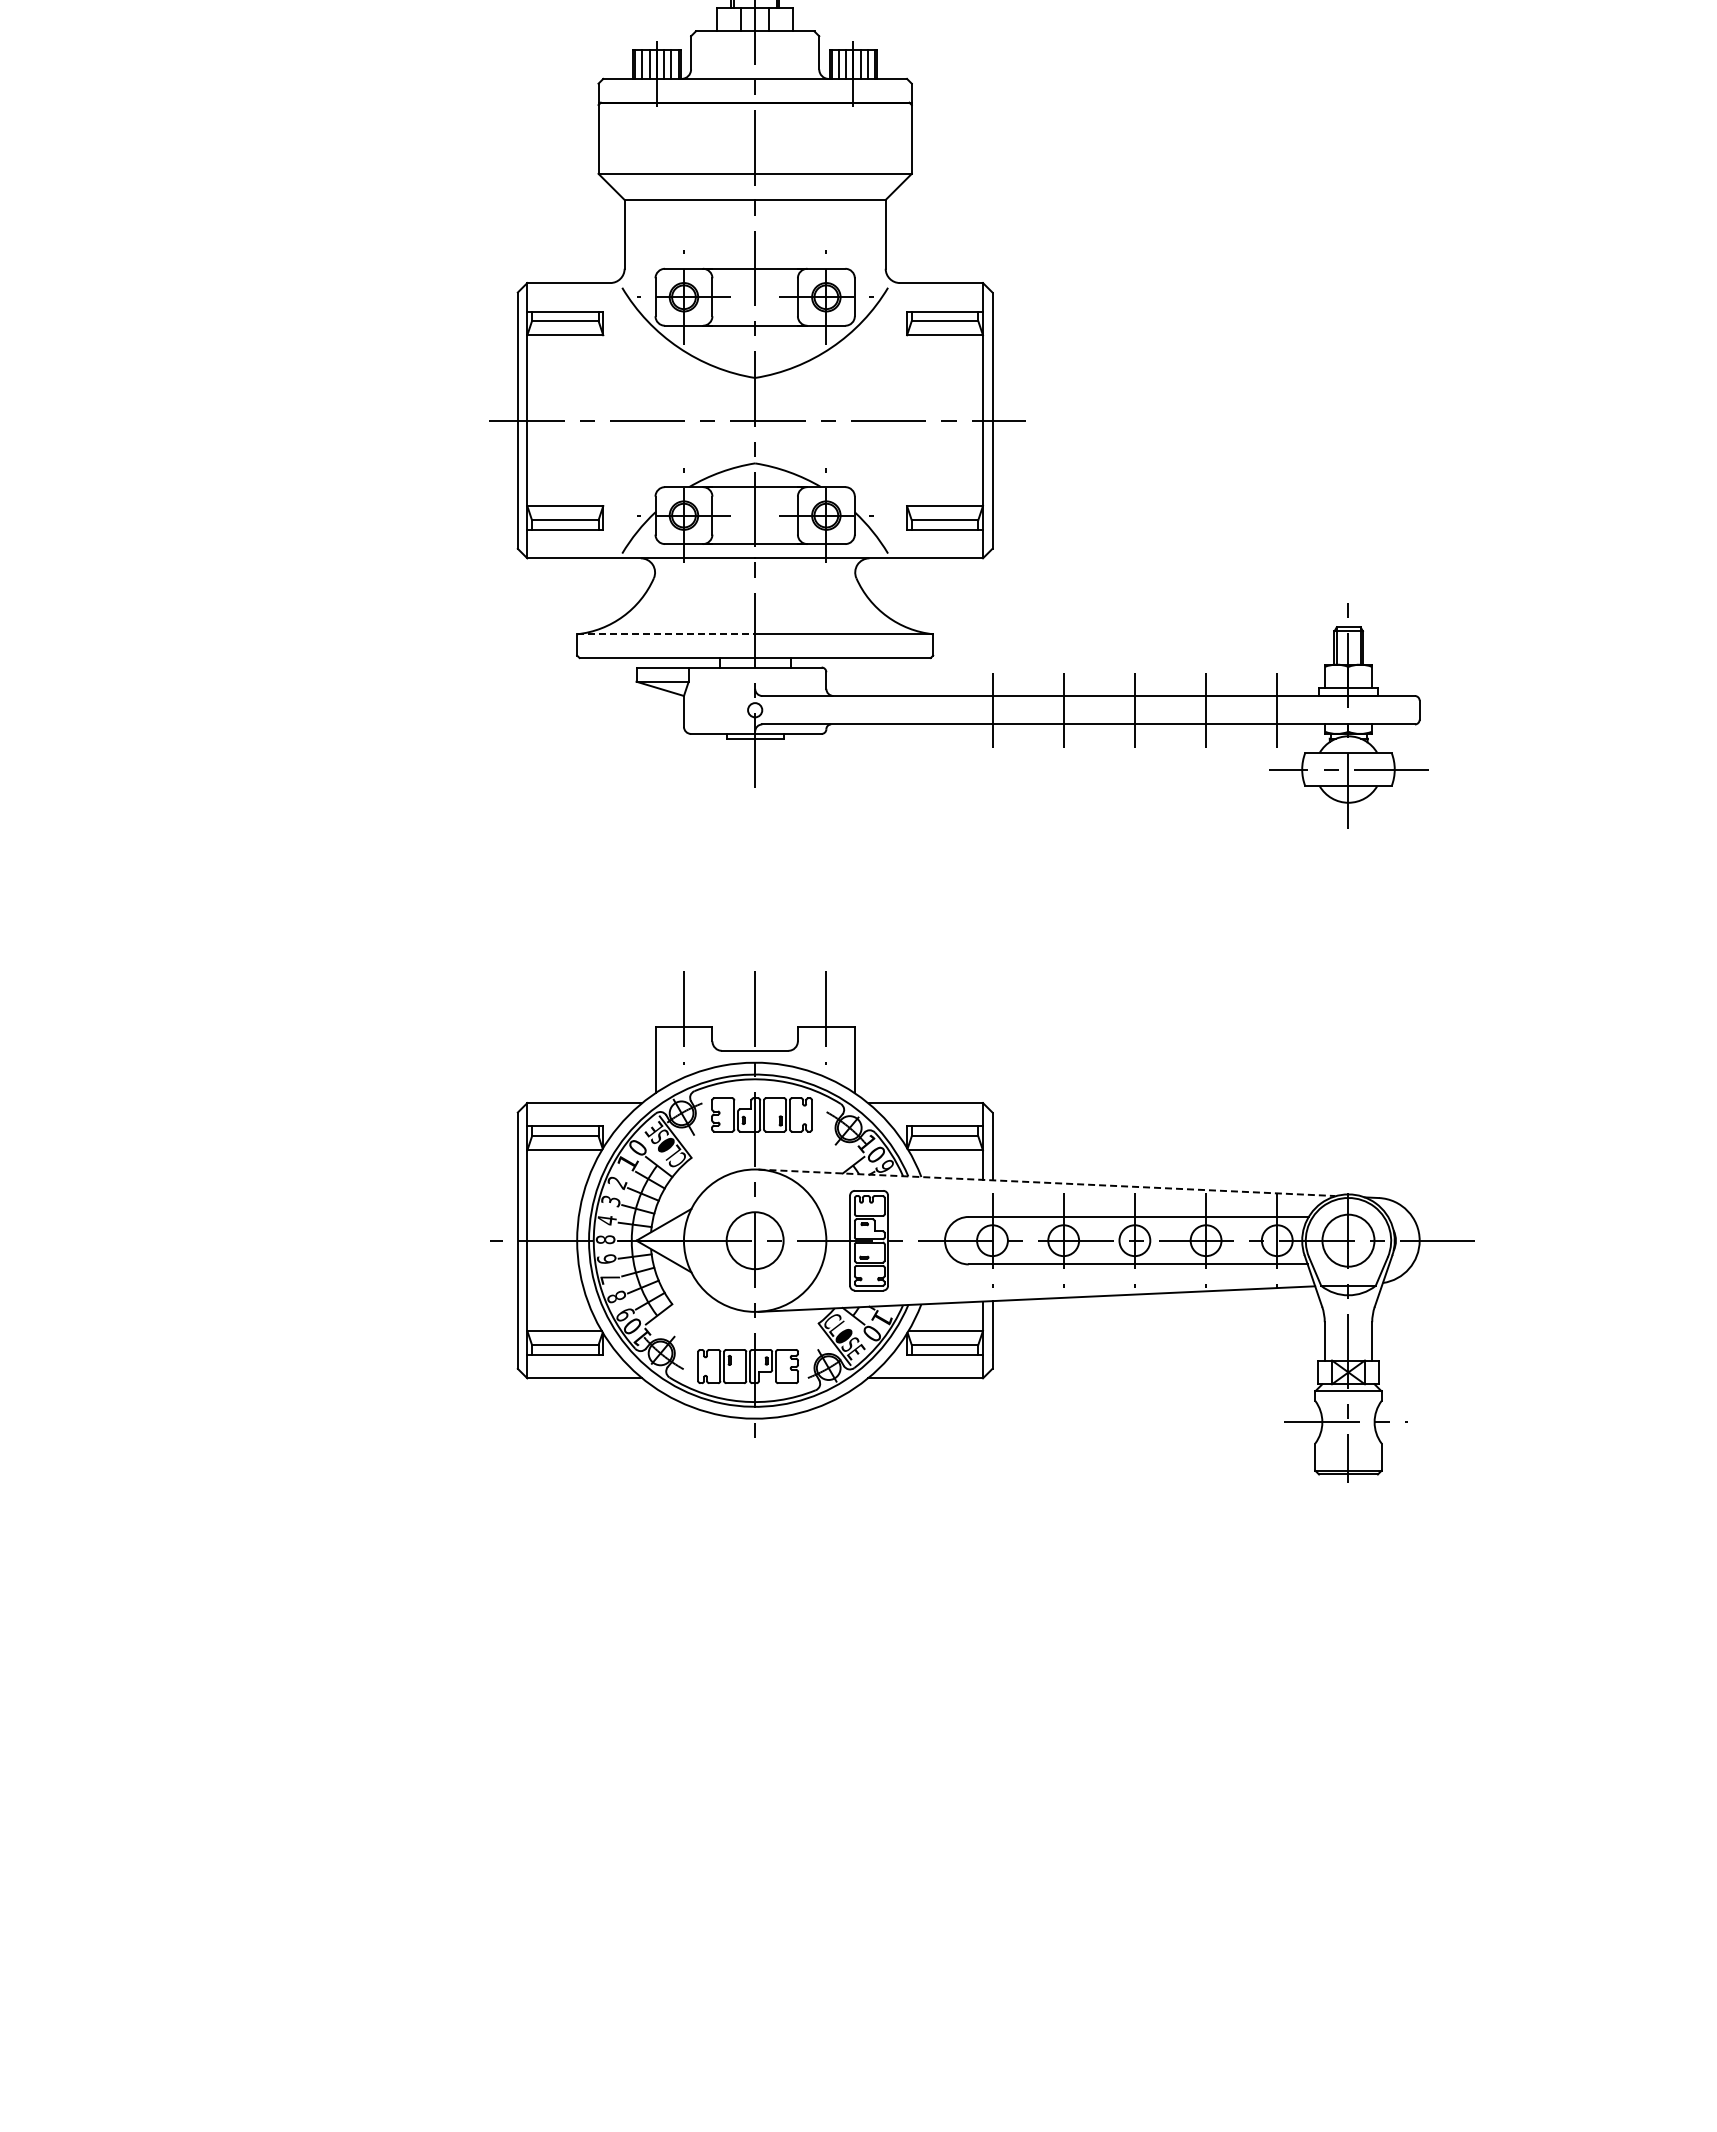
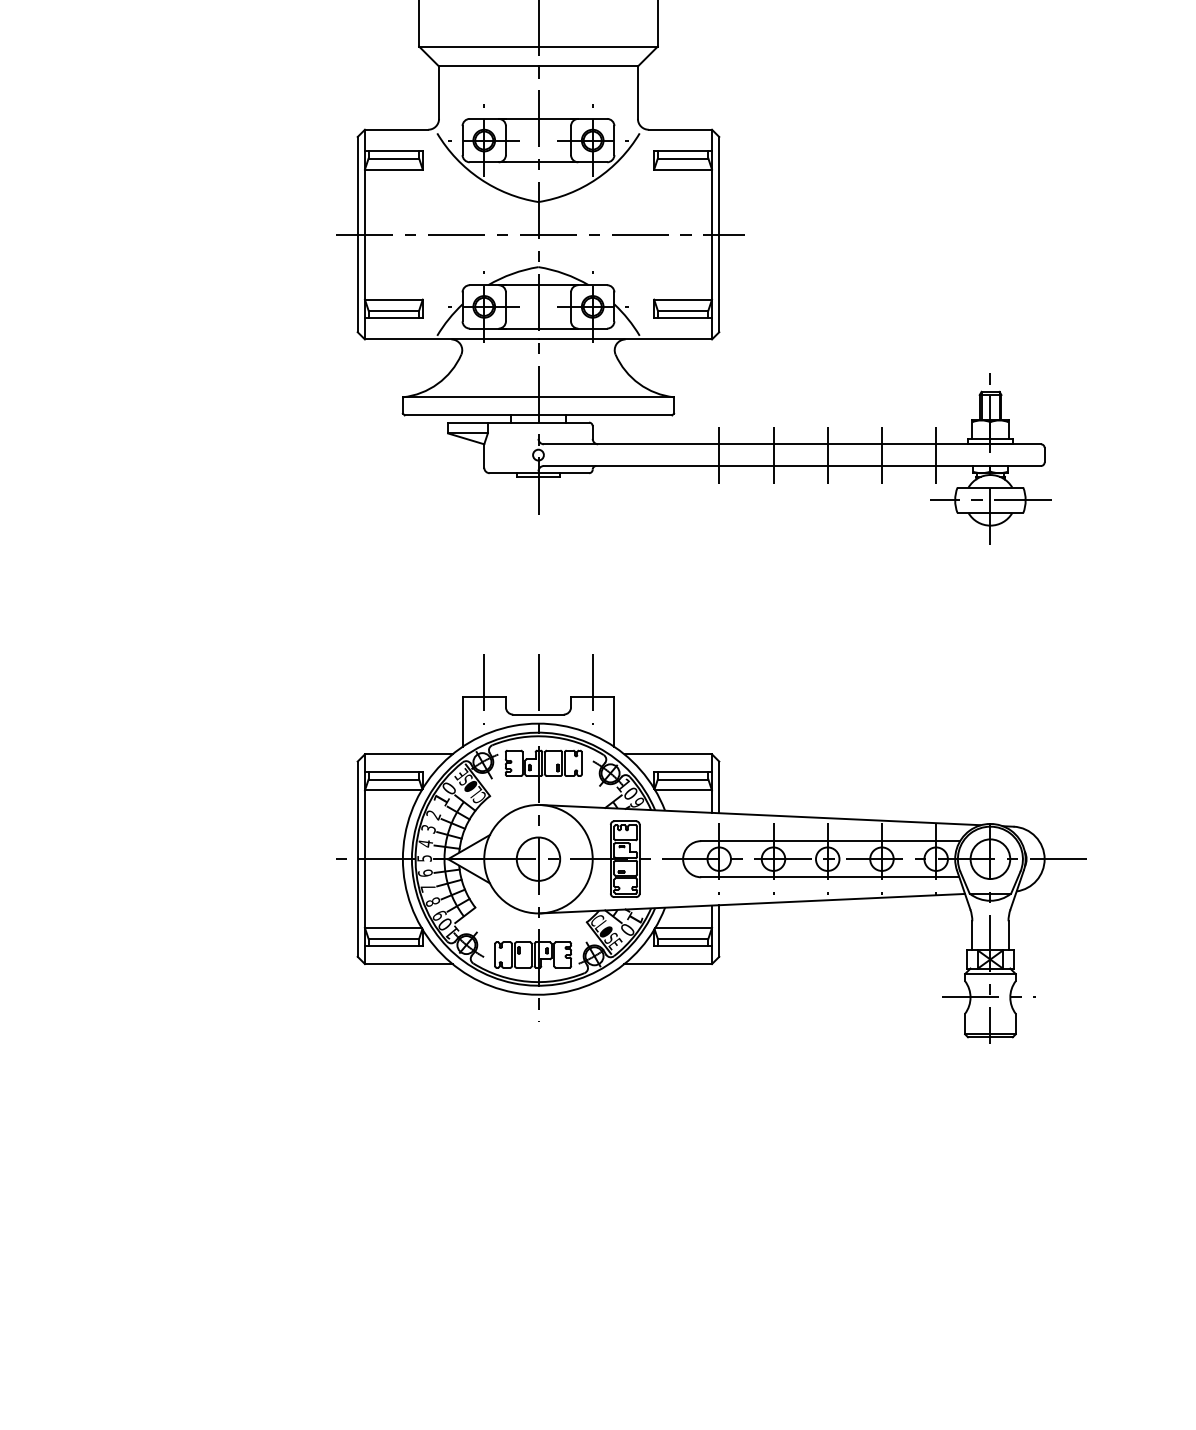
line: (666, 634) -> (470, 397), dashed -> solid
line: (1046, 1182) -> (760, 814), dashed -> solid
text: (605, 1239) -> (424, 858), 8 -> 5

